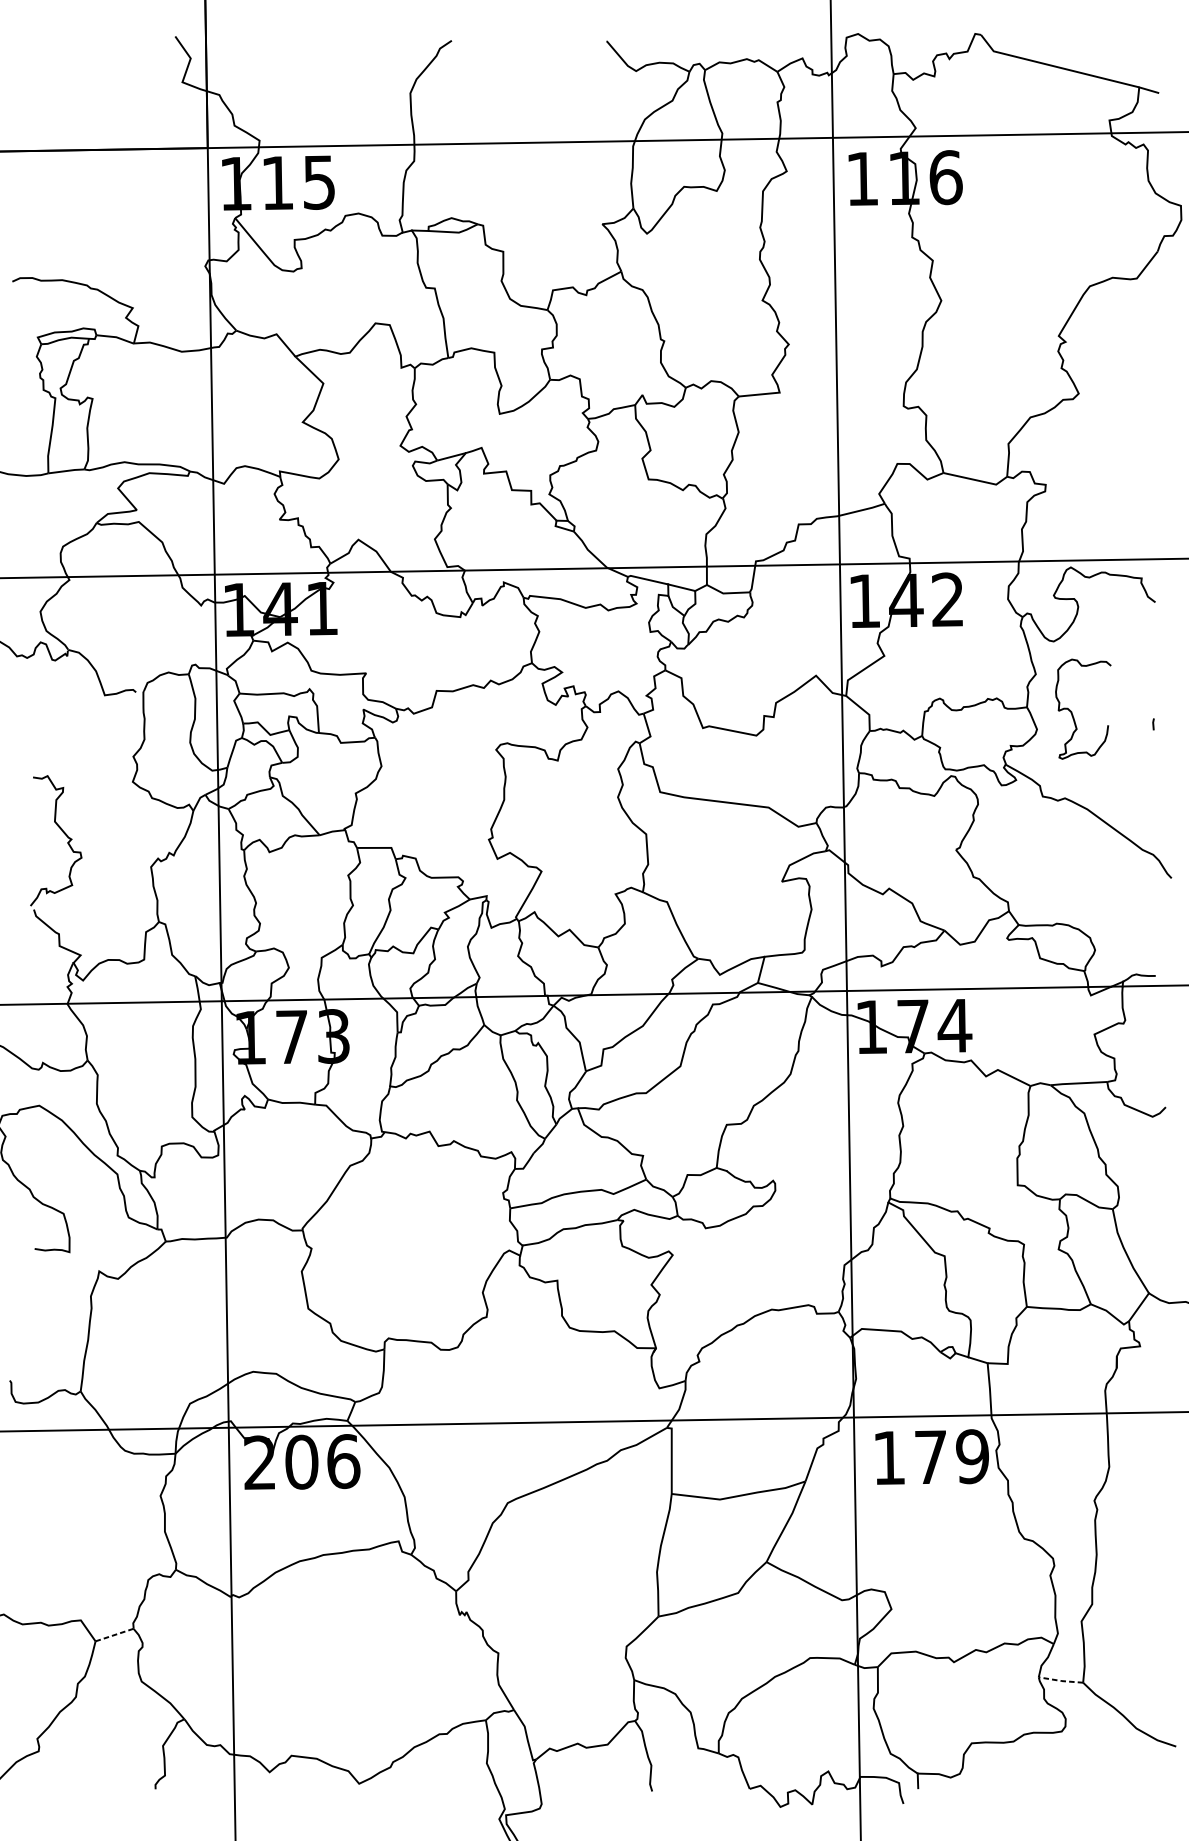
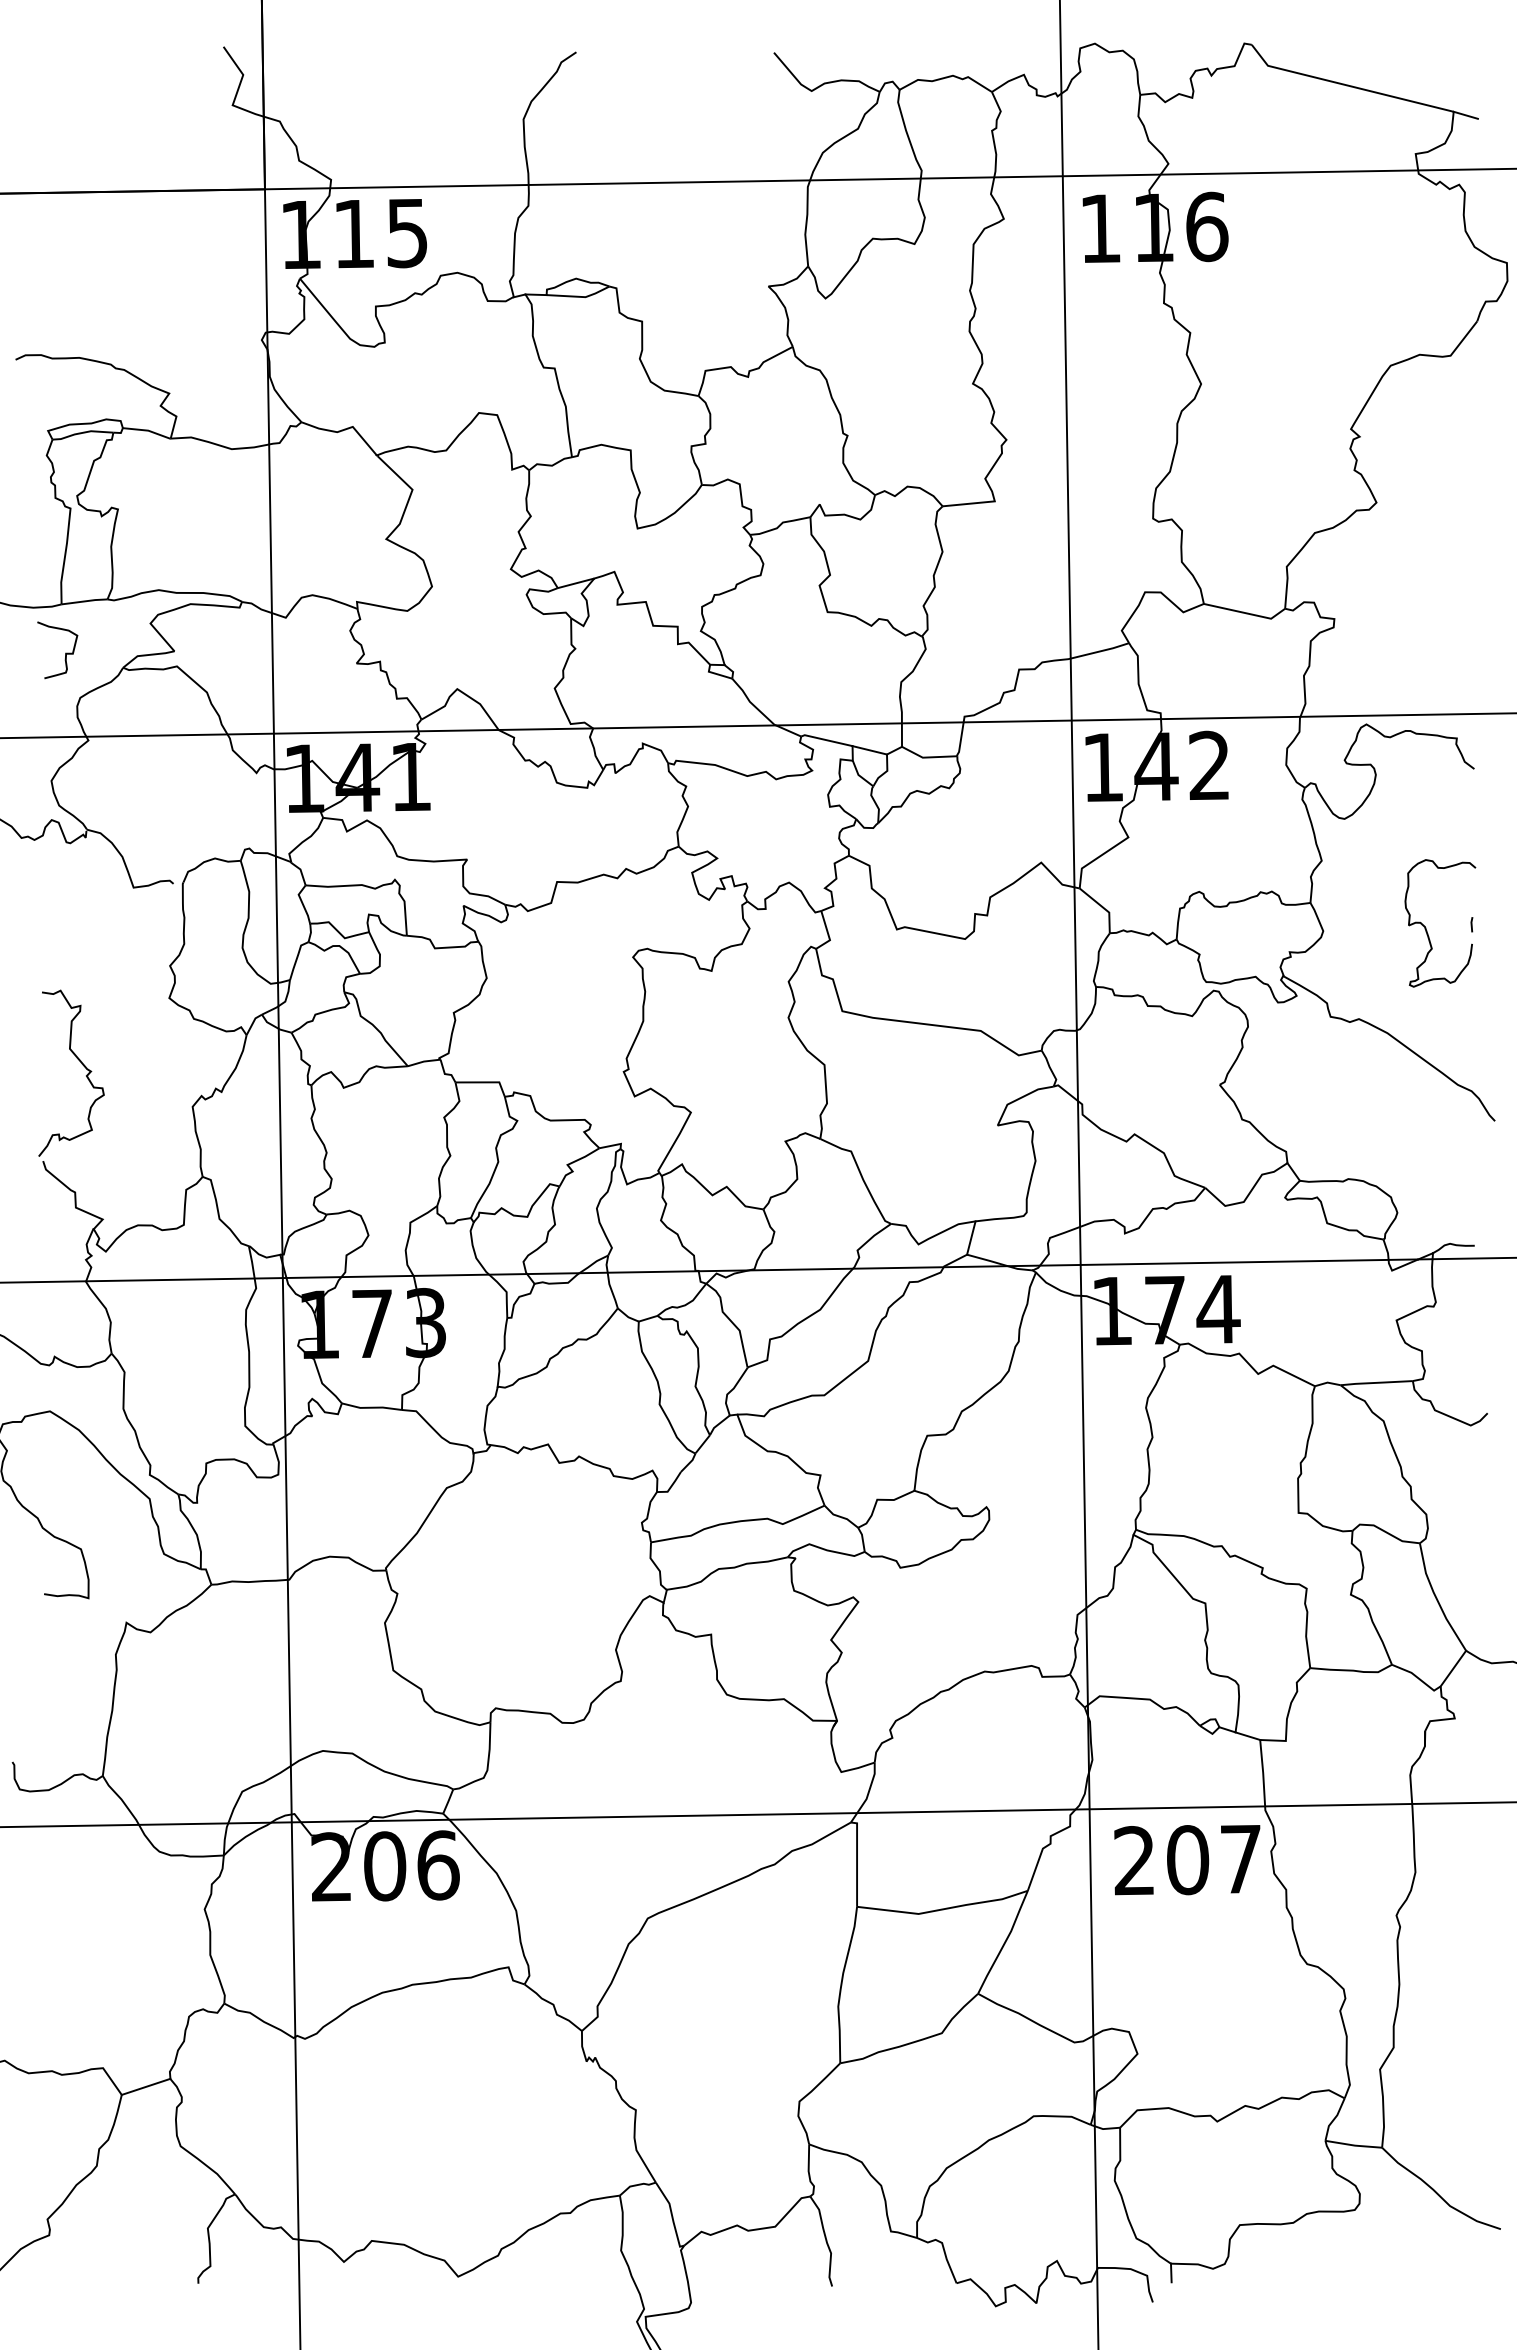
curve: (51, 511) -> (65, 652), added
curve: (1072, 712) -> (1426, 927), moved
text: (930, 1456) -> (1187, 1859), 179 -> 207
line: (114, 1634) -> (146, 2086), dashed -> solid
line: (1061, 1680) -> (1354, 2145), dashed -> solid

